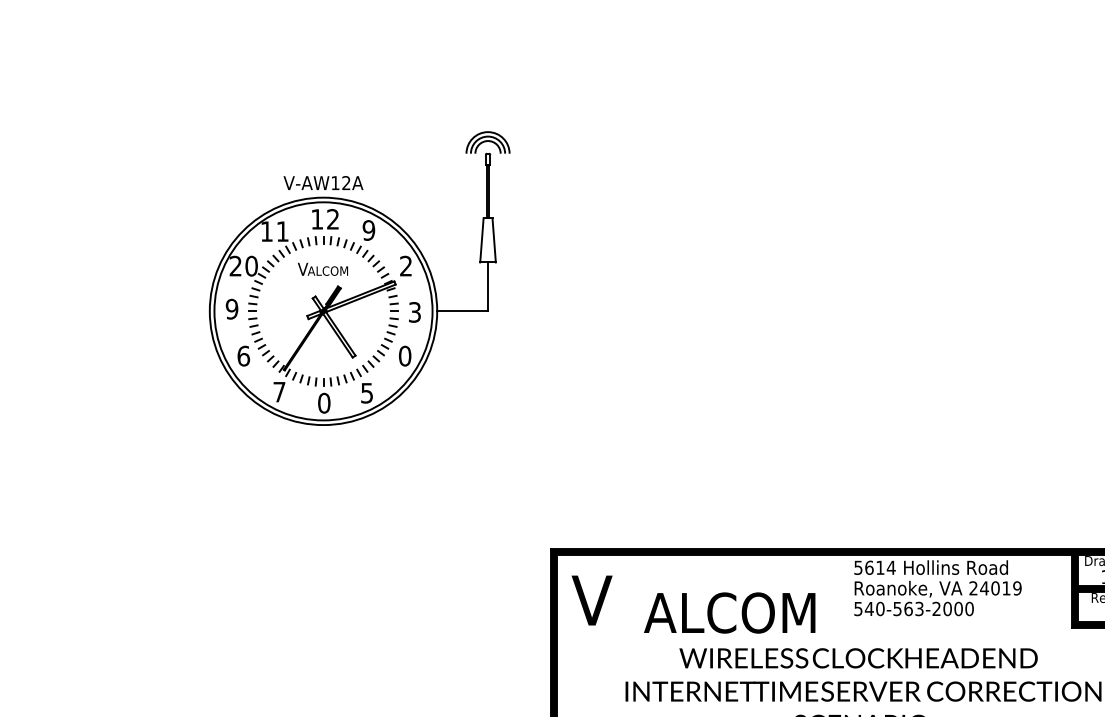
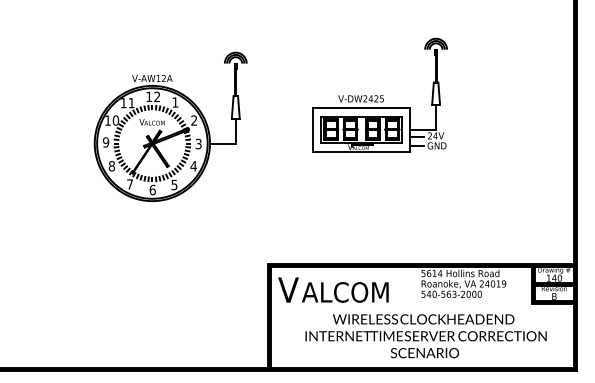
part: (771, 214) -> (379, 94), added
text: (369, 230) -> (175, 102), 9 -> 1
text: (234, 265) -> (107, 120), 20 -> 10
text: (242, 356) -> (111, 166), 6 -> 8
text: (404, 356) -> (193, 166), 0 -> 4
text: (323, 402) -> (152, 189), 0 -> 6
text: (730, 613) -> (345, 292), moved

